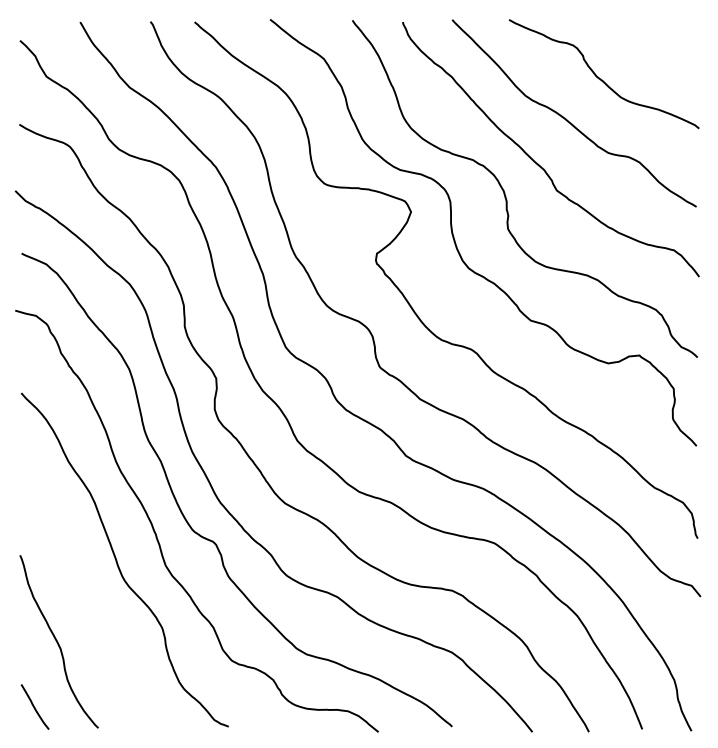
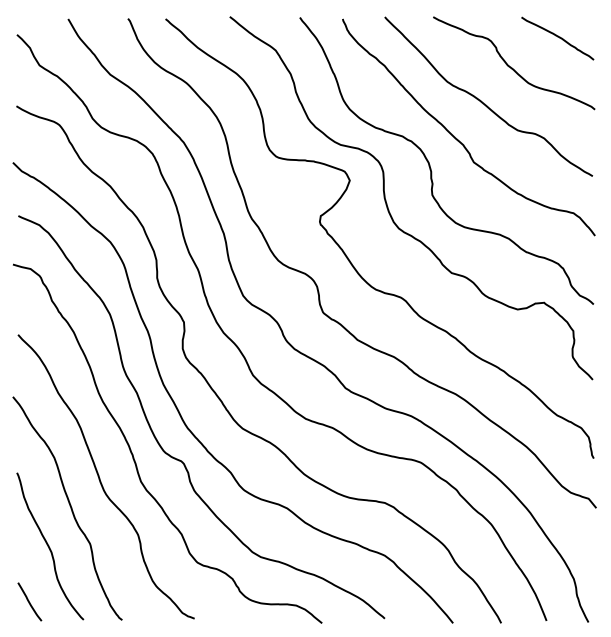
curve: (655, 43) -> (557, 37), added
curve: (81, 594) -> (69, 506), added

